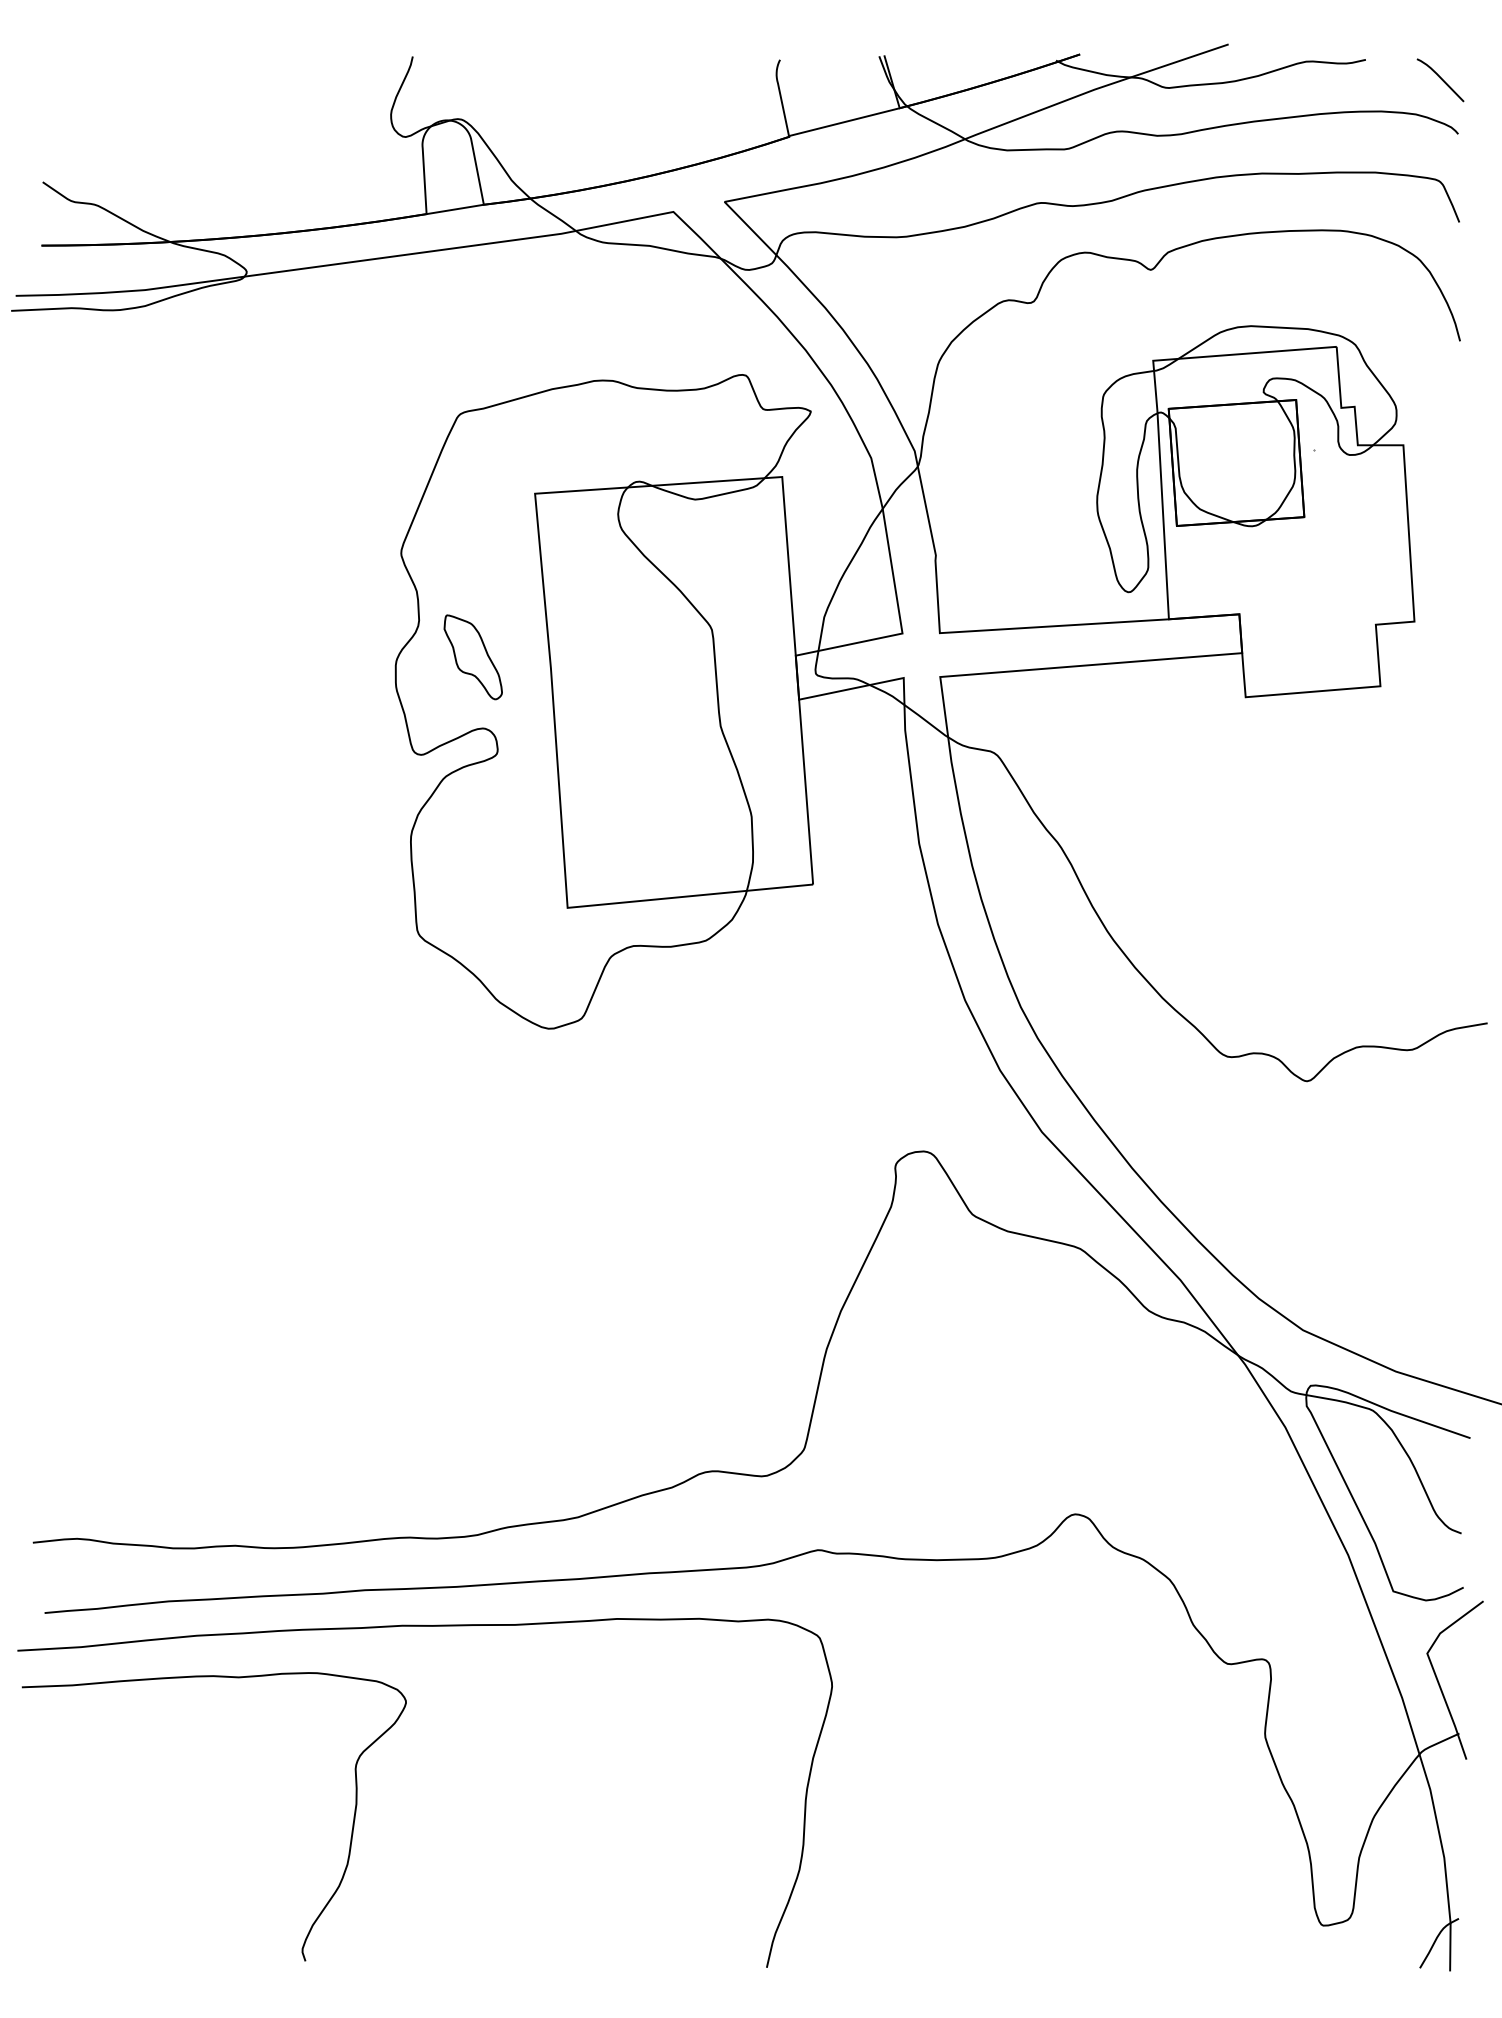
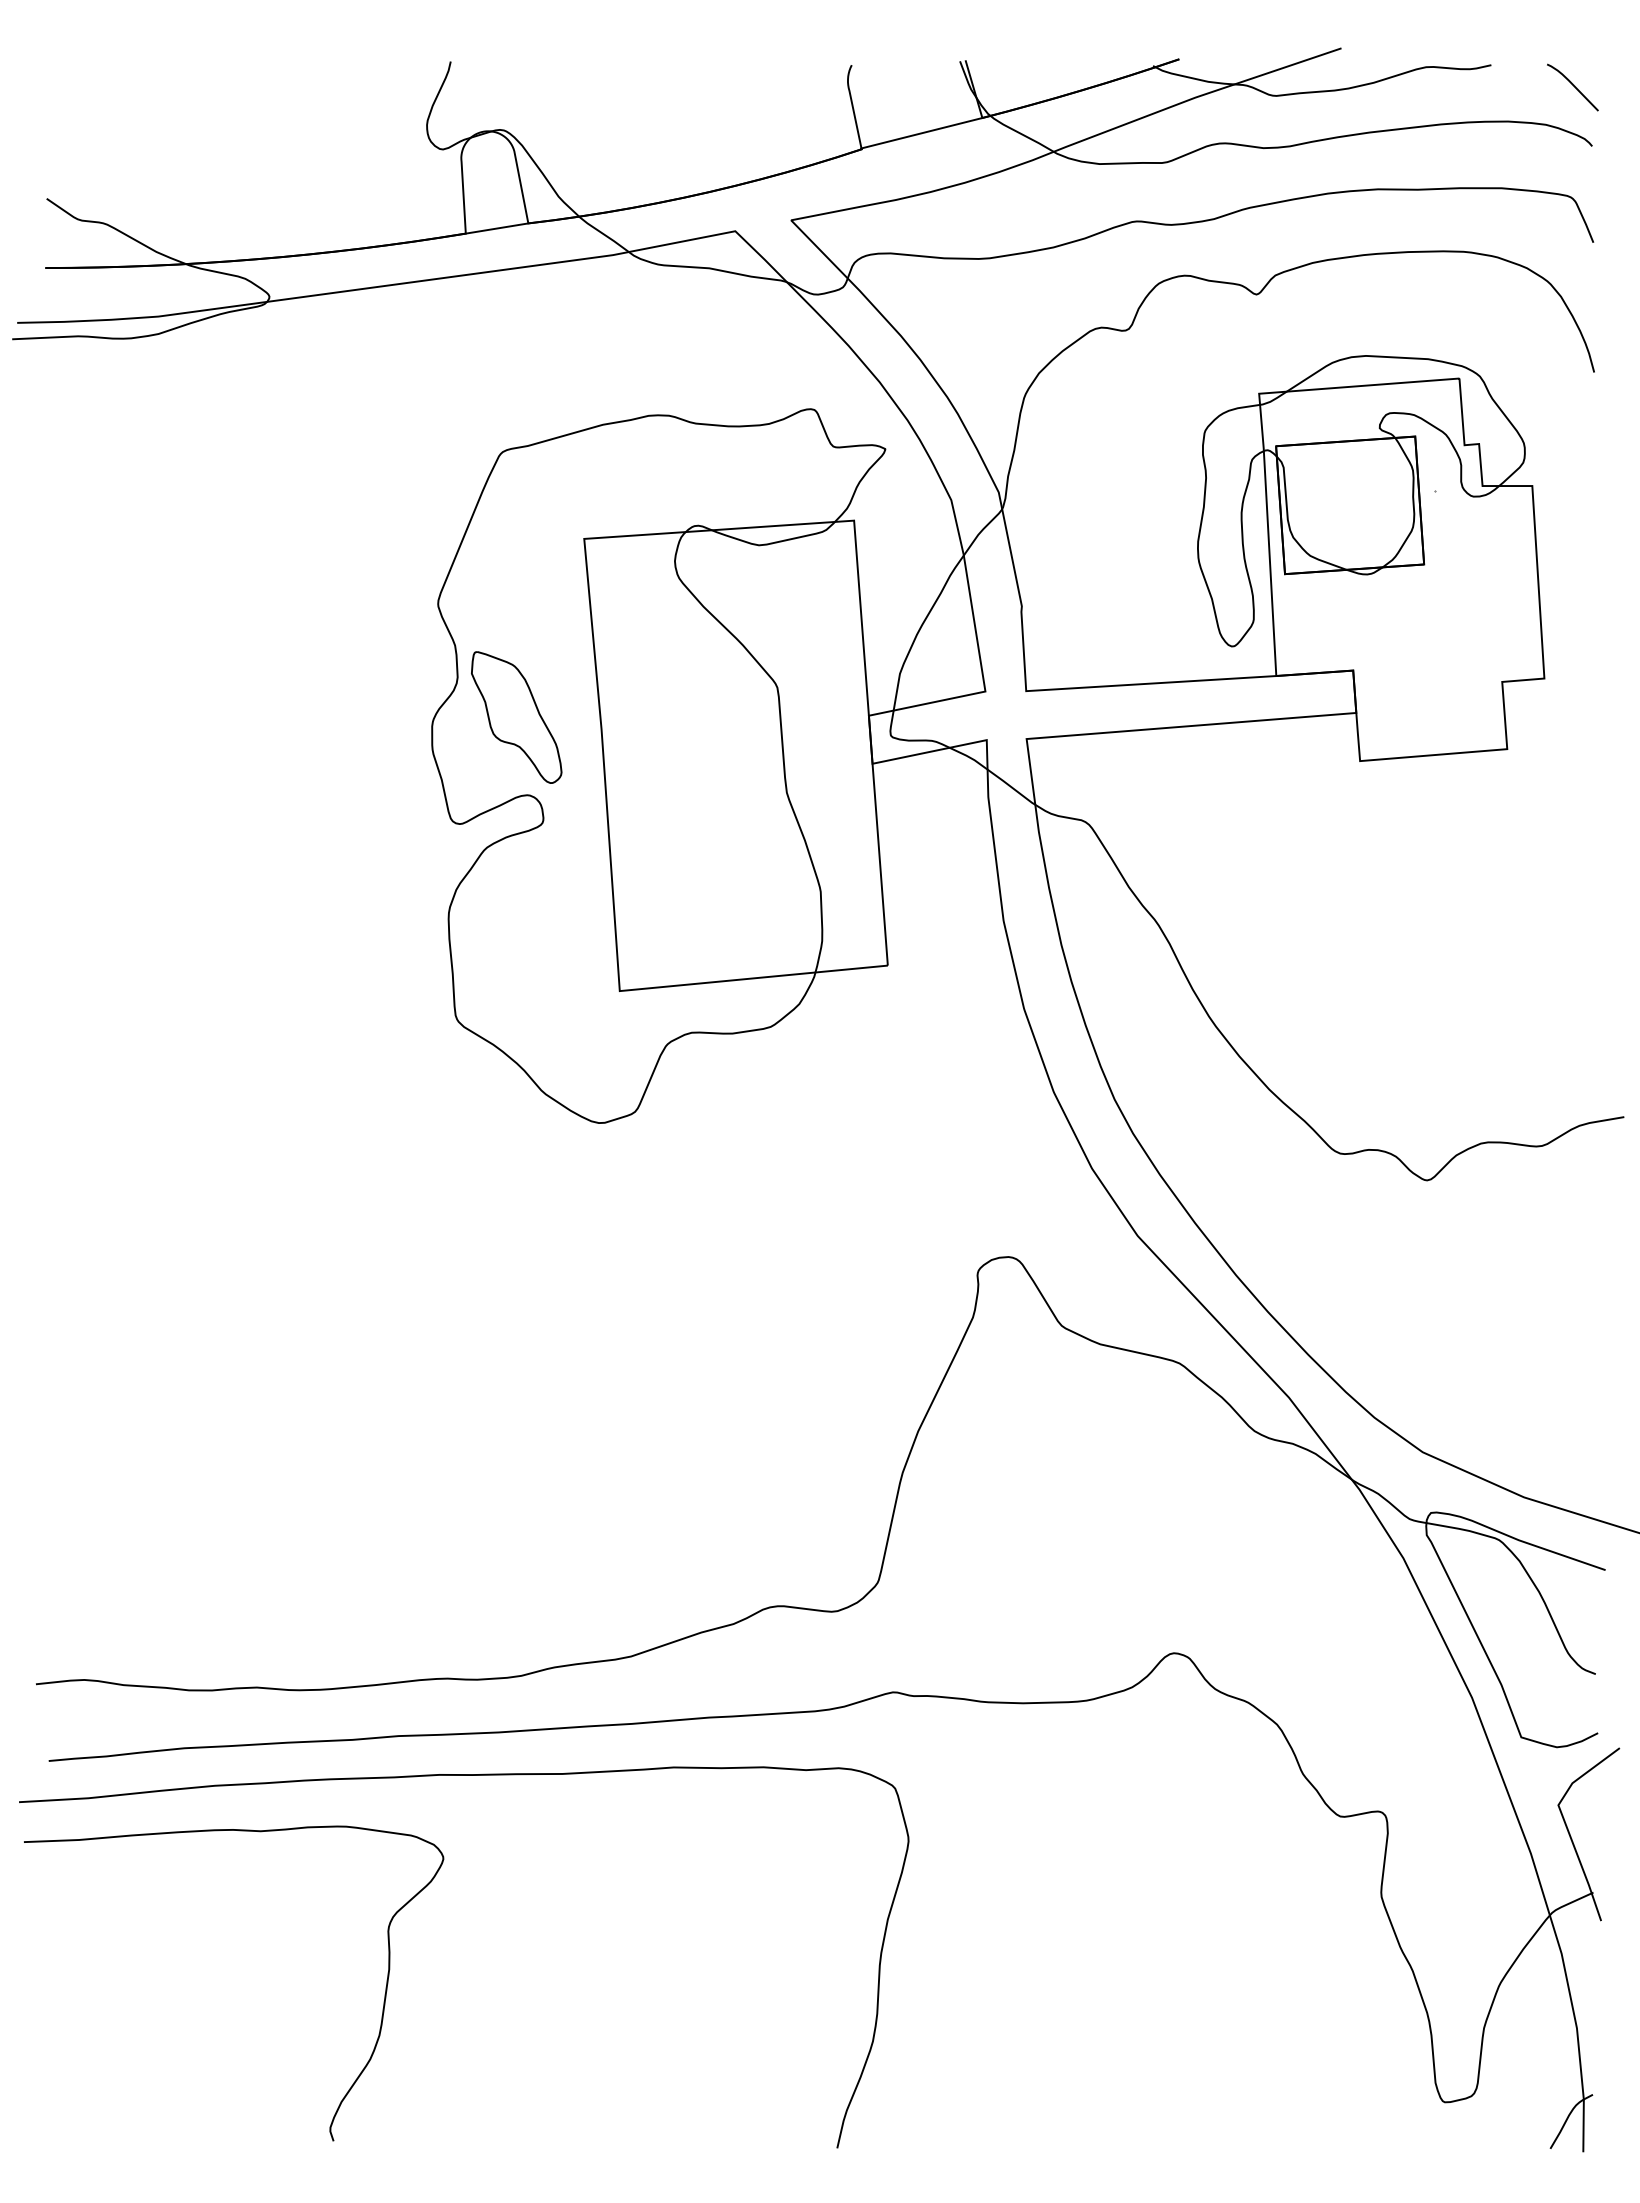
part: (473, 657) -> (516, 717), size x1.43

